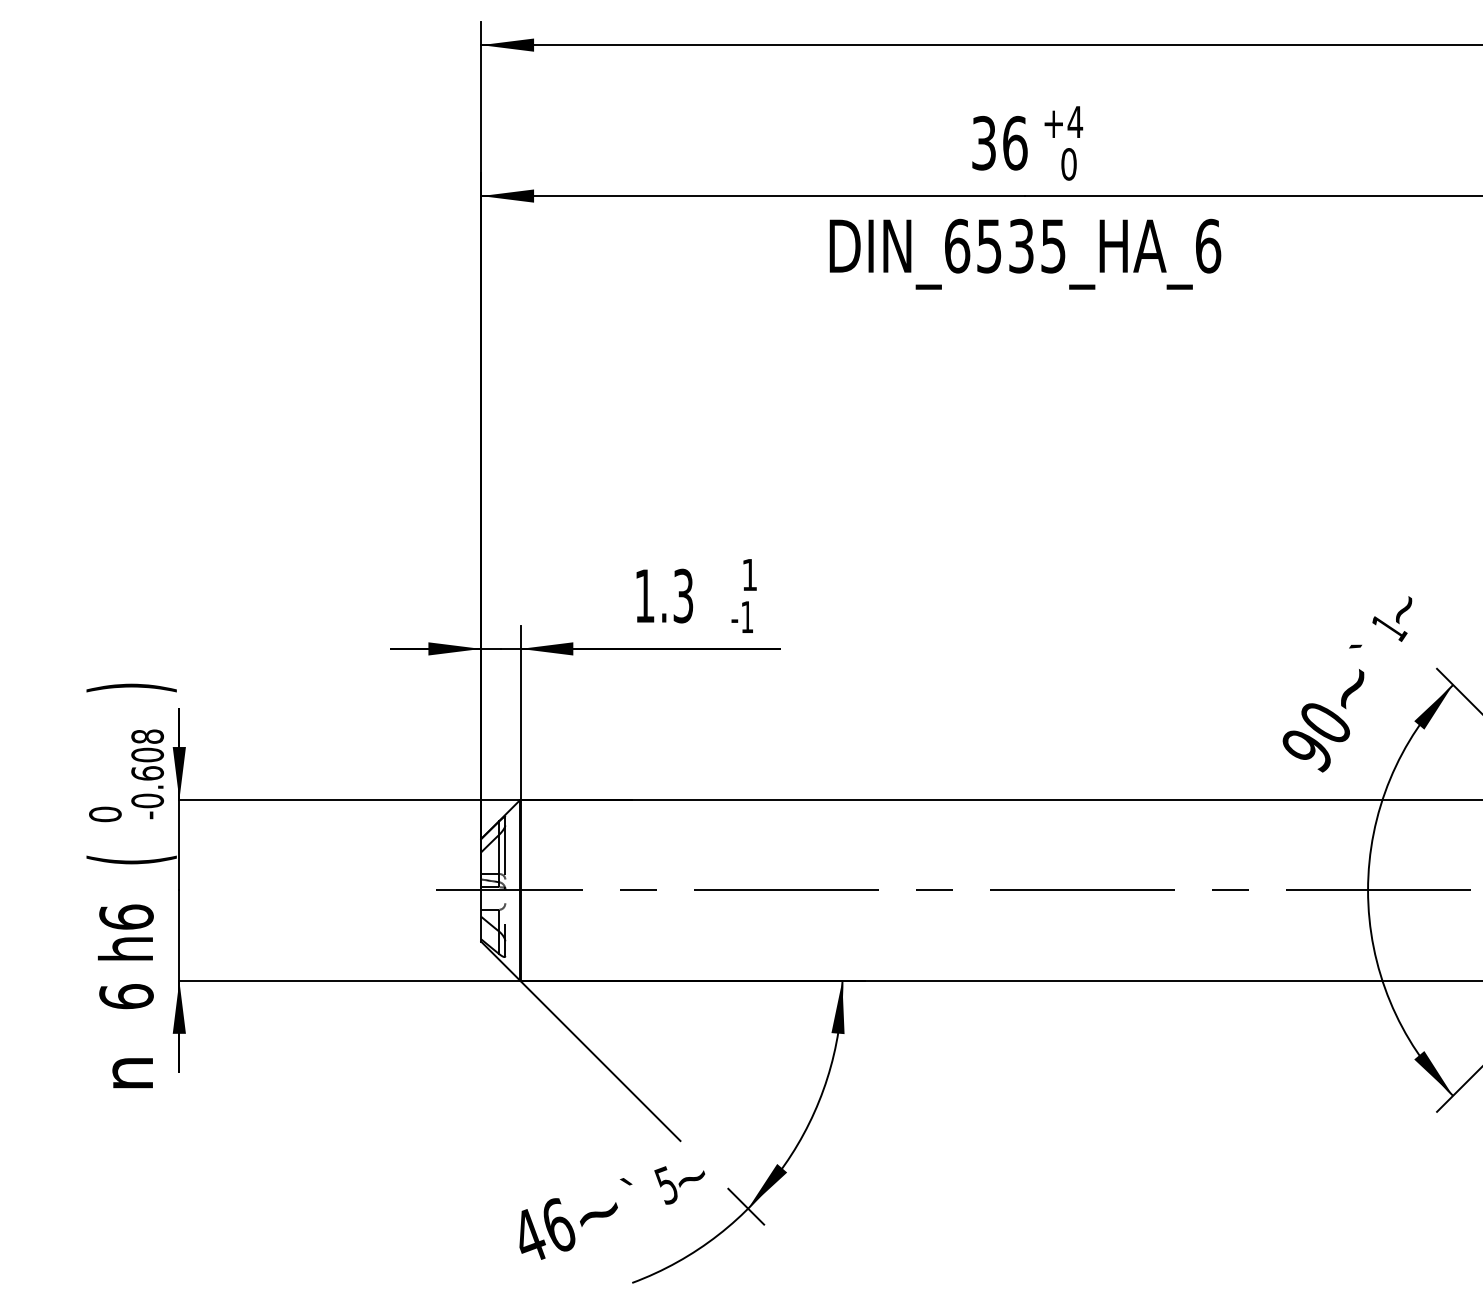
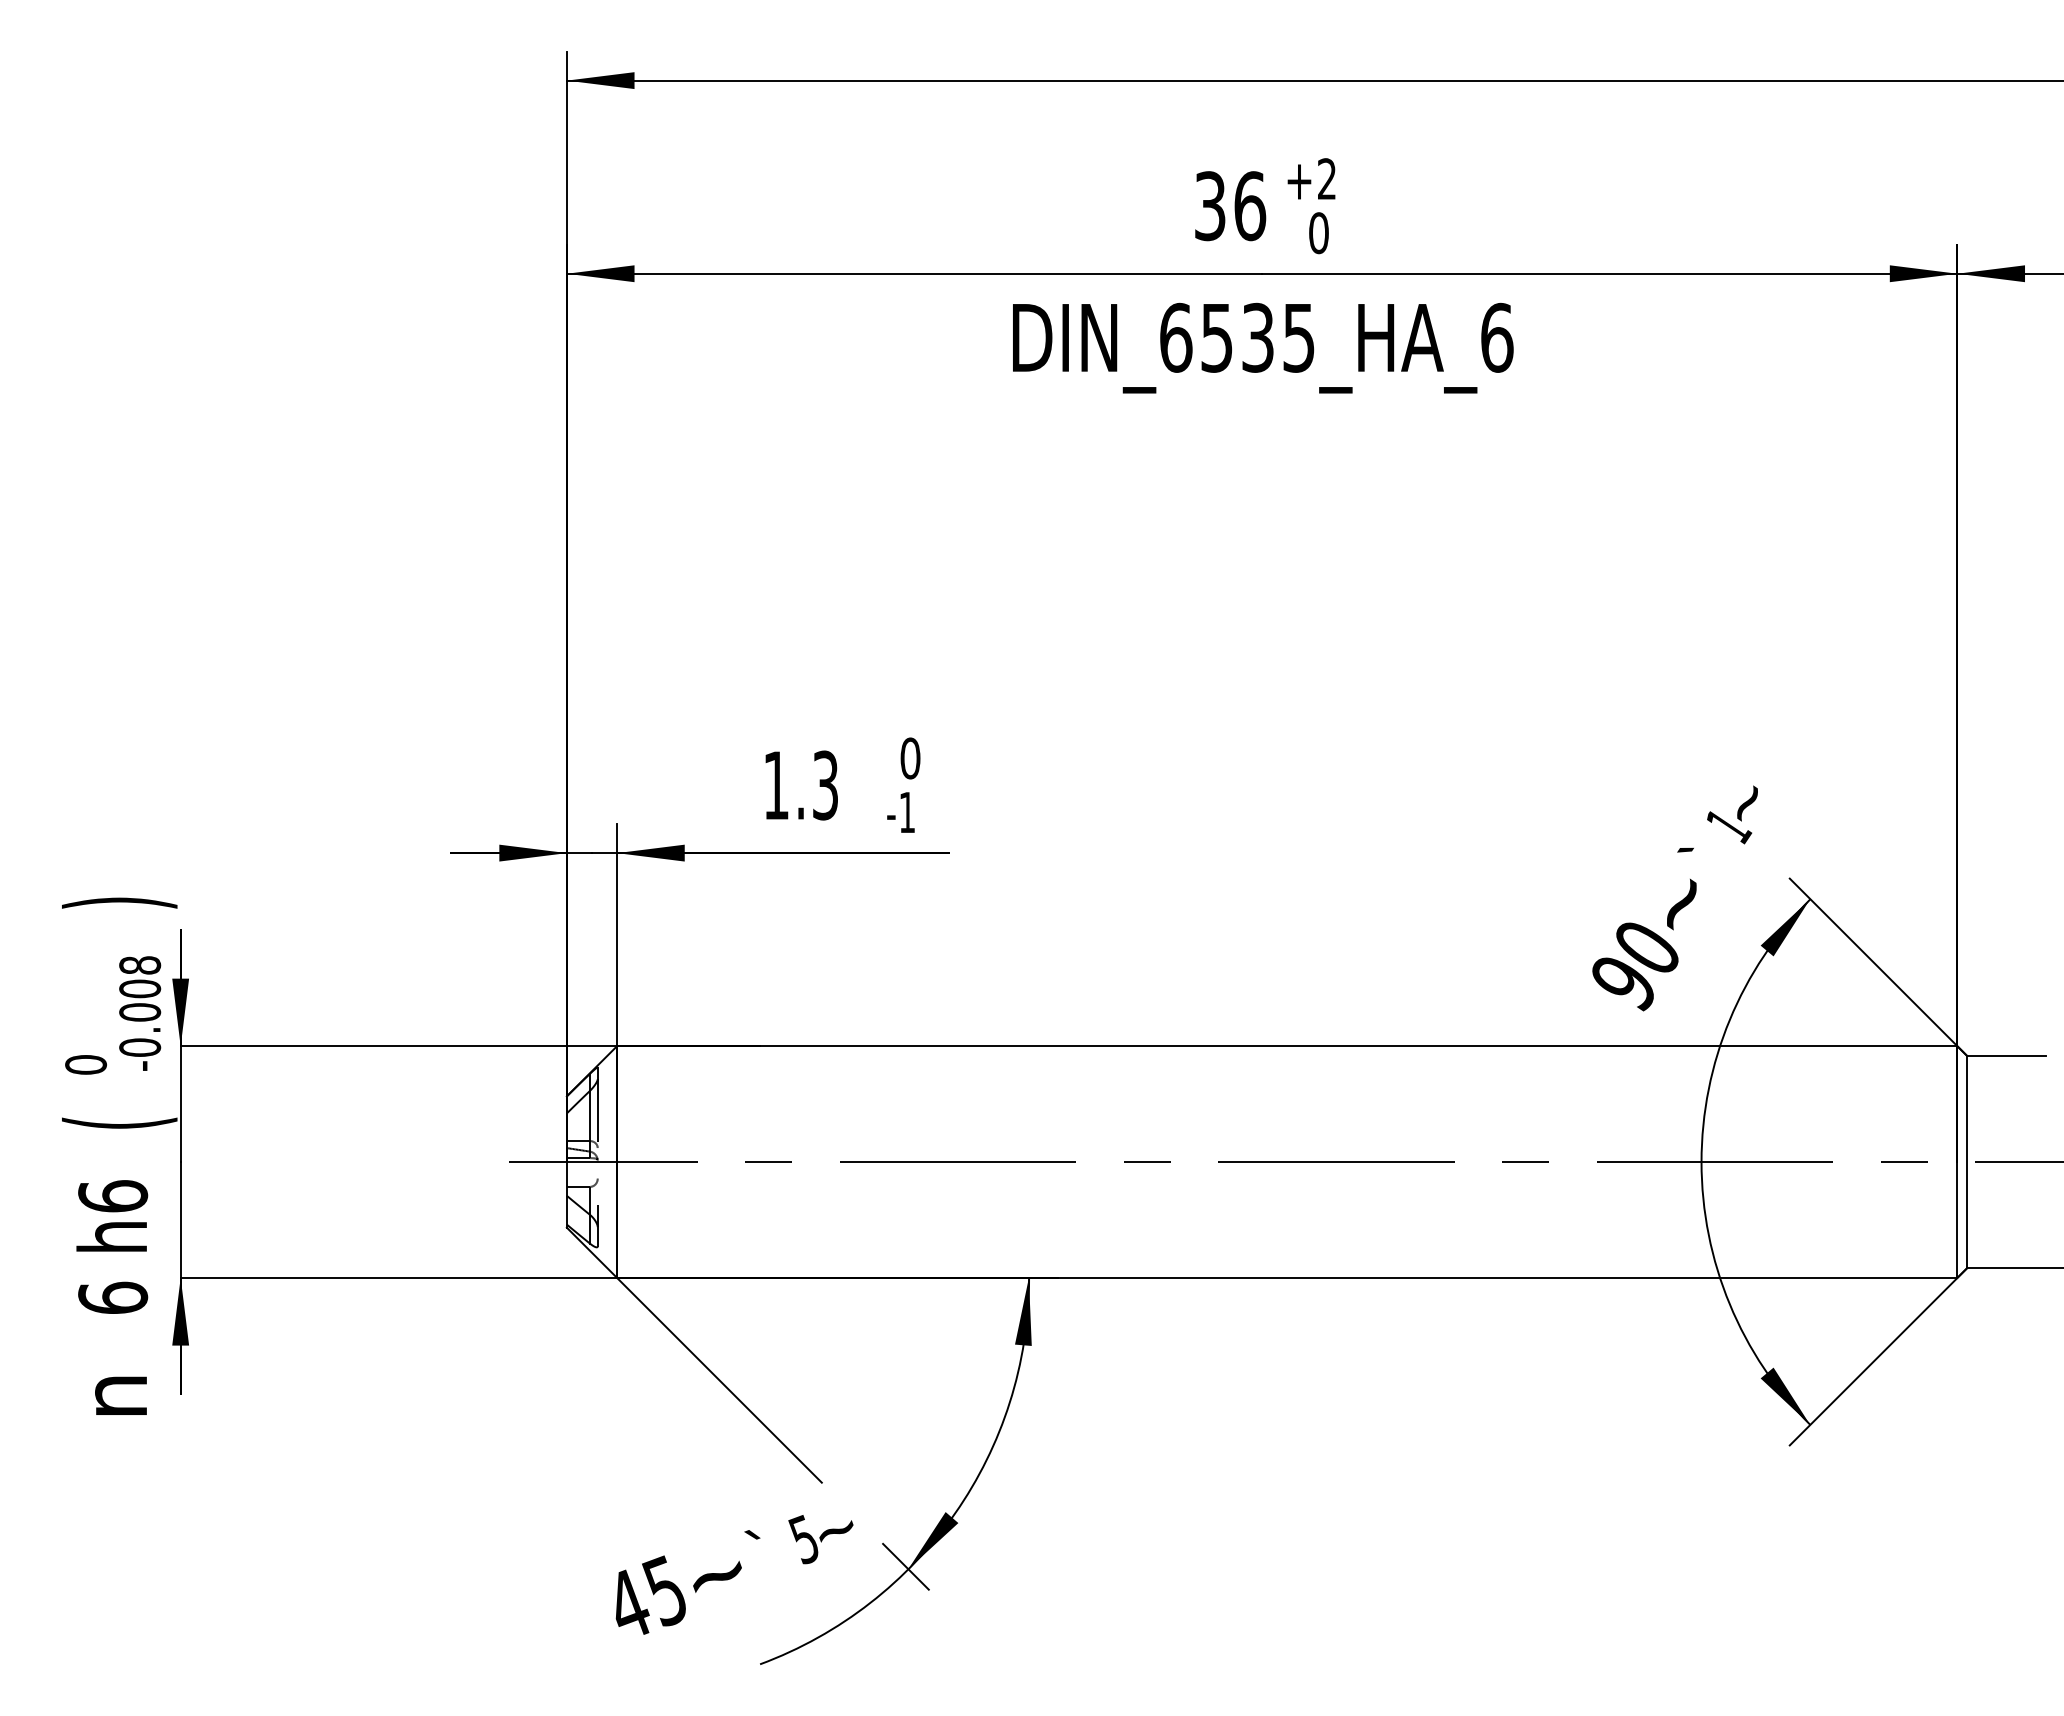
text: (1074, 121) -> (1326, 178), +4 -> +2
text: (749, 574) -> (910, 758), 1 -> 0
text: (147, 773) -> (139, 1012), -0.608 -> -0.008
text: (557, 1225) -> (664, 1590), 46 -> 45

